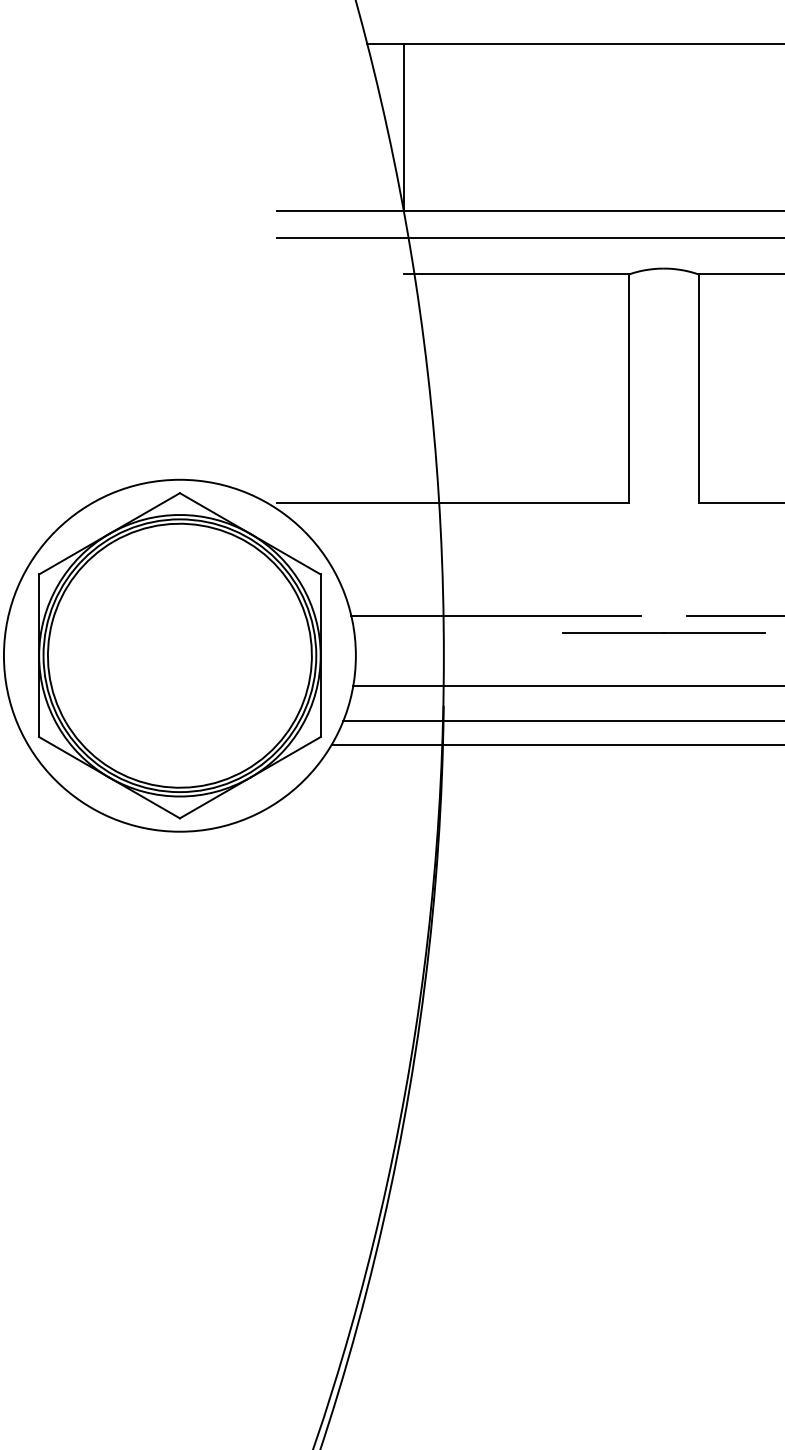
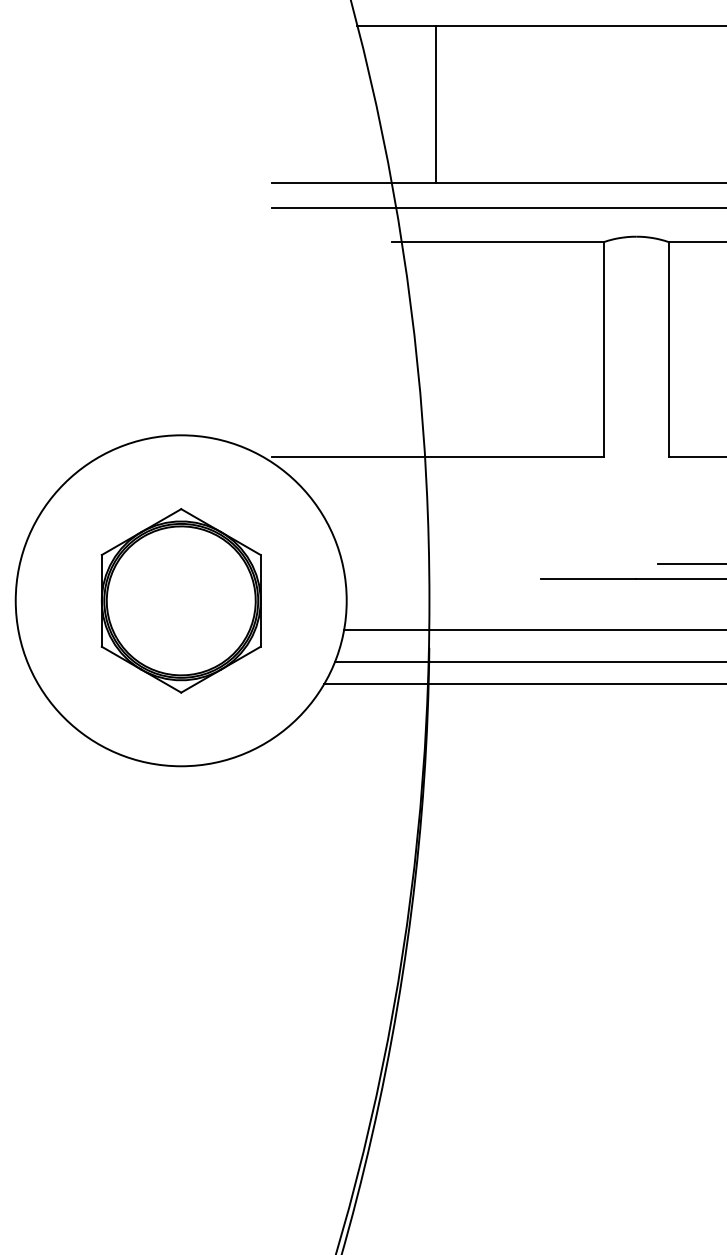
line: (403, 127) -> (435, 104), moved
line: (495, 616) -> (478, 563), removed
part: (179, 655) -> (180, 600), size x0.6

